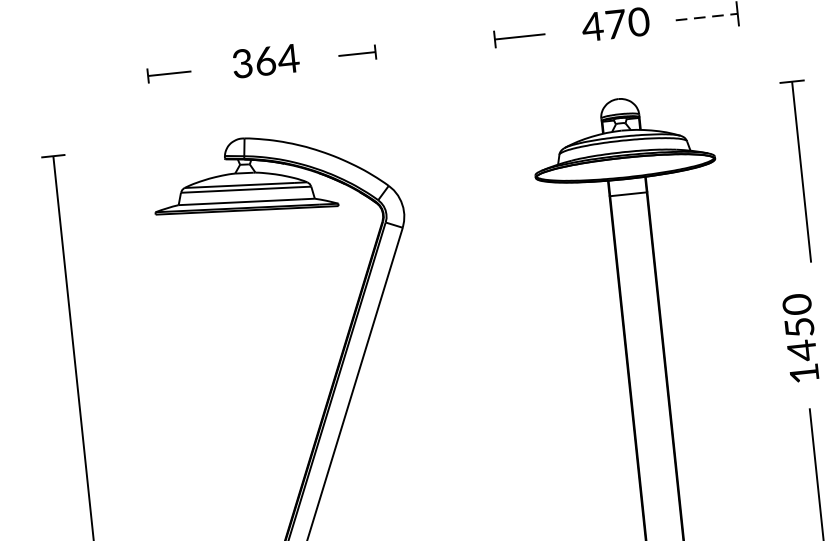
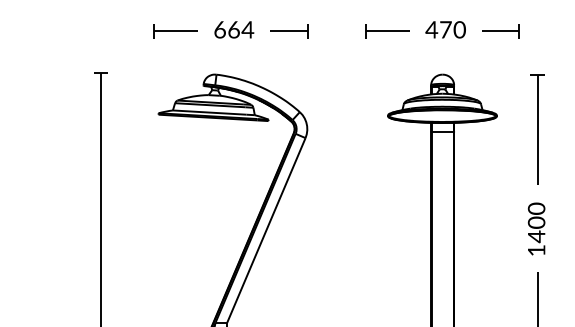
line: (706, 17) -> (500, 31), dashed -> solid
part: (519, 37) -> (387, 31), size x1.43
part: (357, 54) -> (289, 31), size x1.67
text: (241, 63) -> (219, 29), 364 -> 664
part: (169, 74) -> (175, 31), size x1.67
part: (801, 171) -> (537, 129), moved
text: (799, 327) -> (536, 222), 1450 -> 1400

